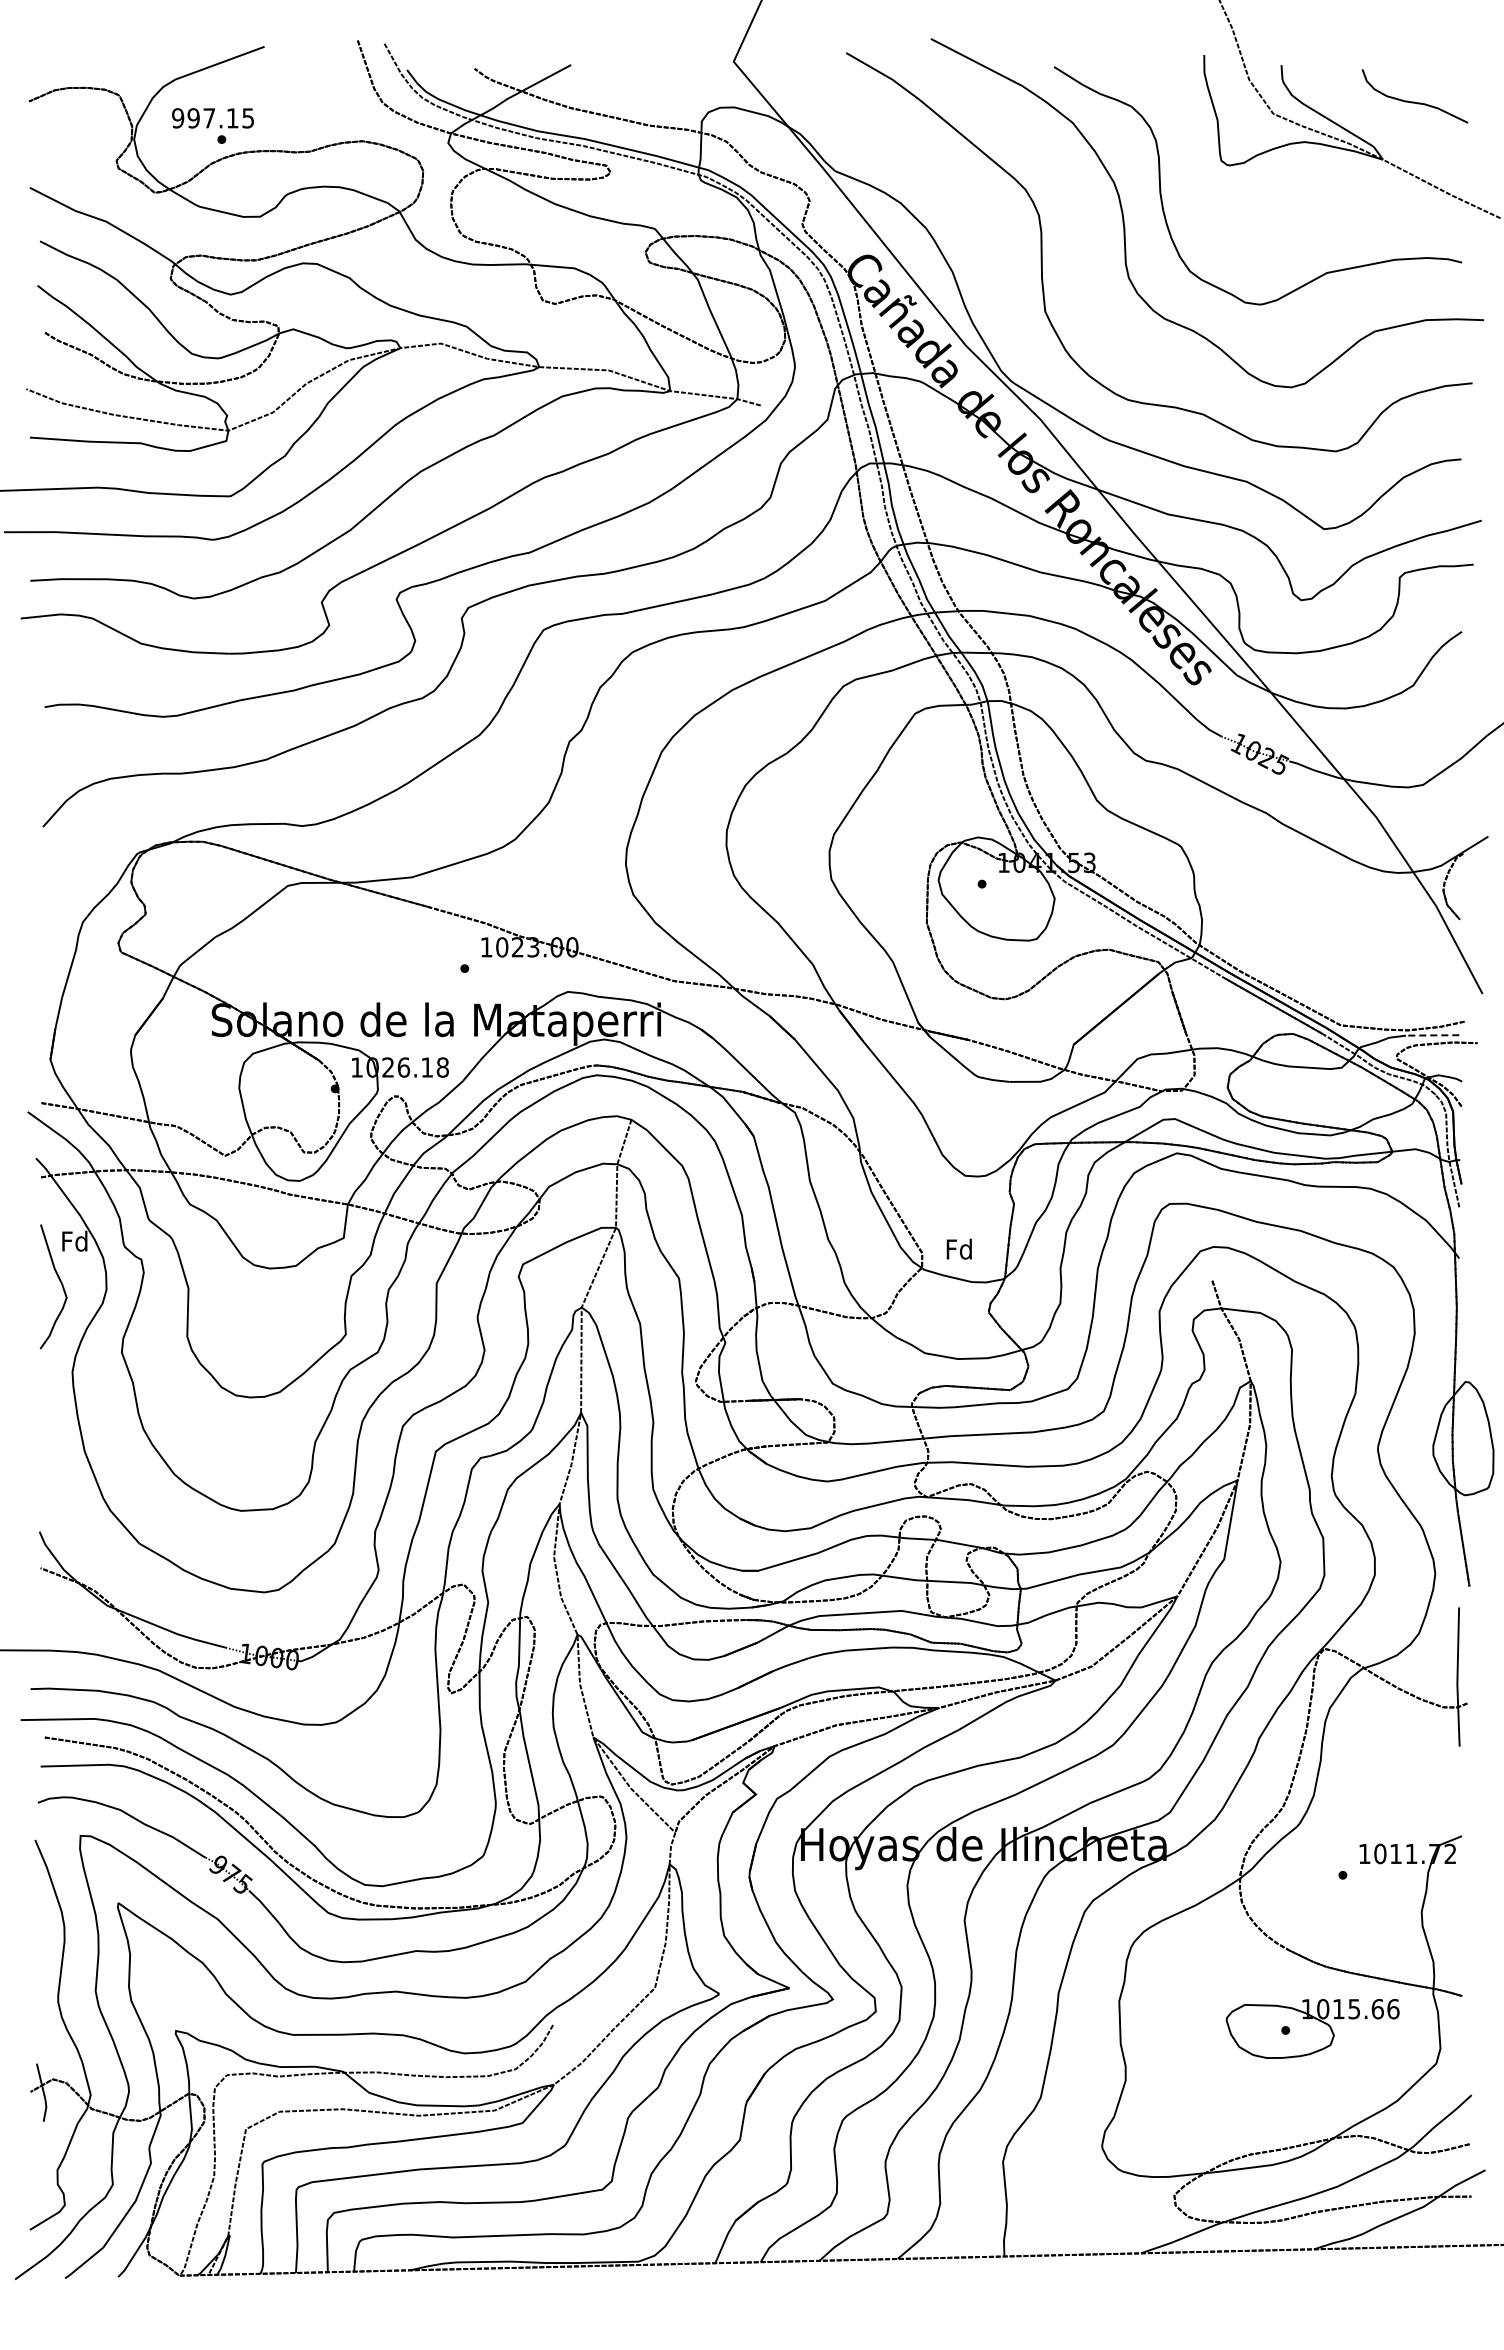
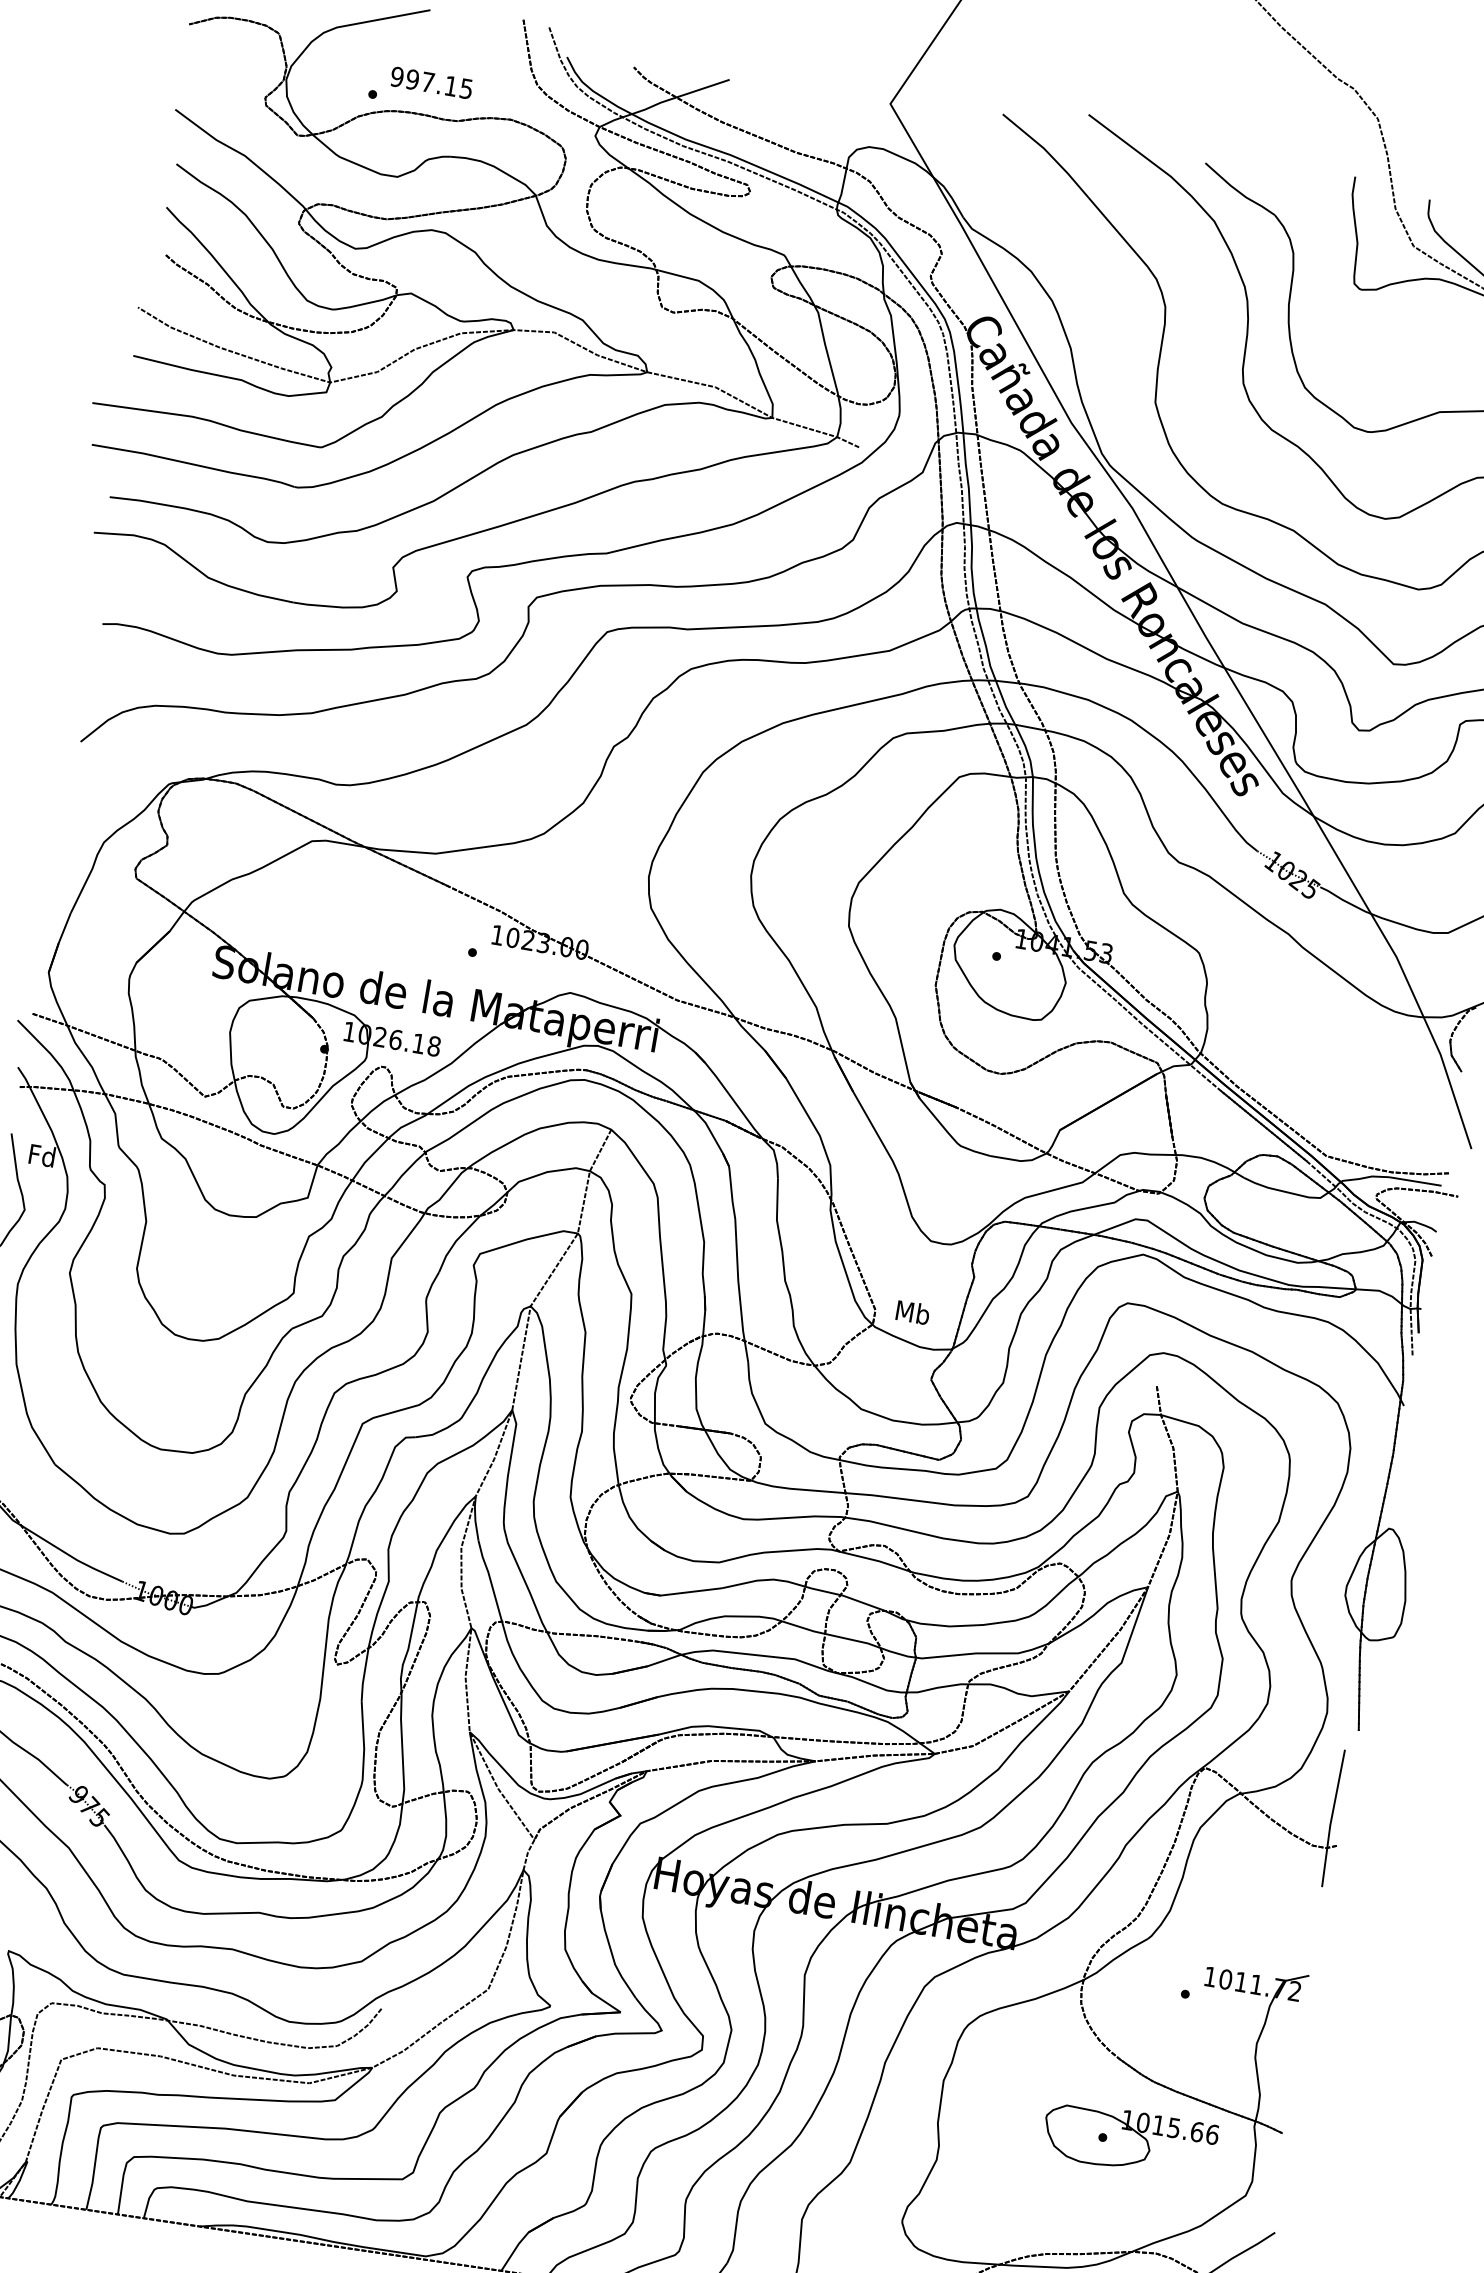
text: (212, 118) -> (431, 83), moved
line: (1432, 1035) -> (1415, 1181), dashed -> solid
text: (959, 1248) -> (913, 1311), Fd -> Mb

